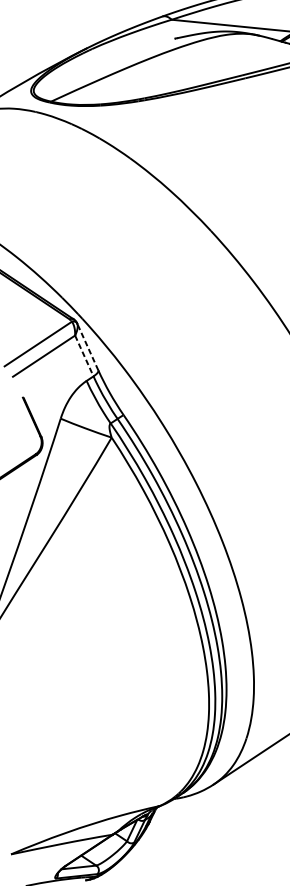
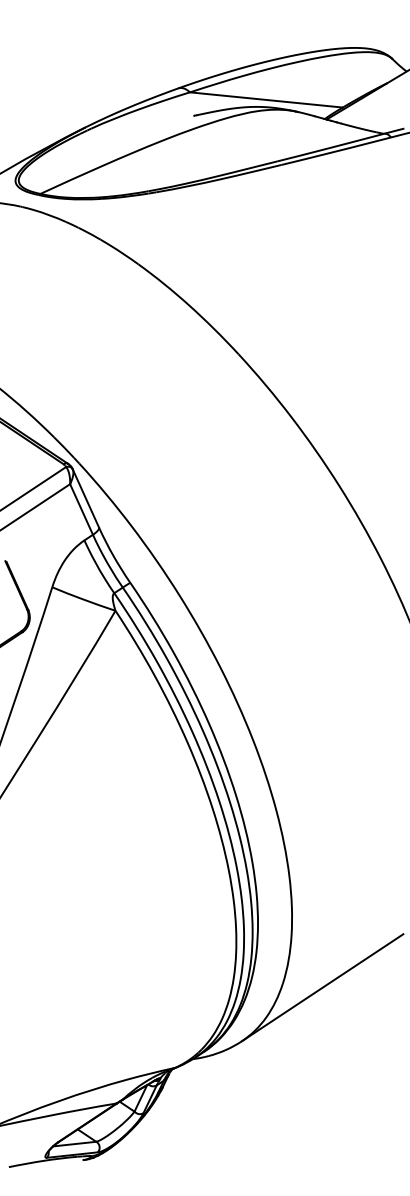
line: (87, 347) -> (85, 498), dashed -> solid
line: (84, 355) -> (81, 509), dashed -> solid

